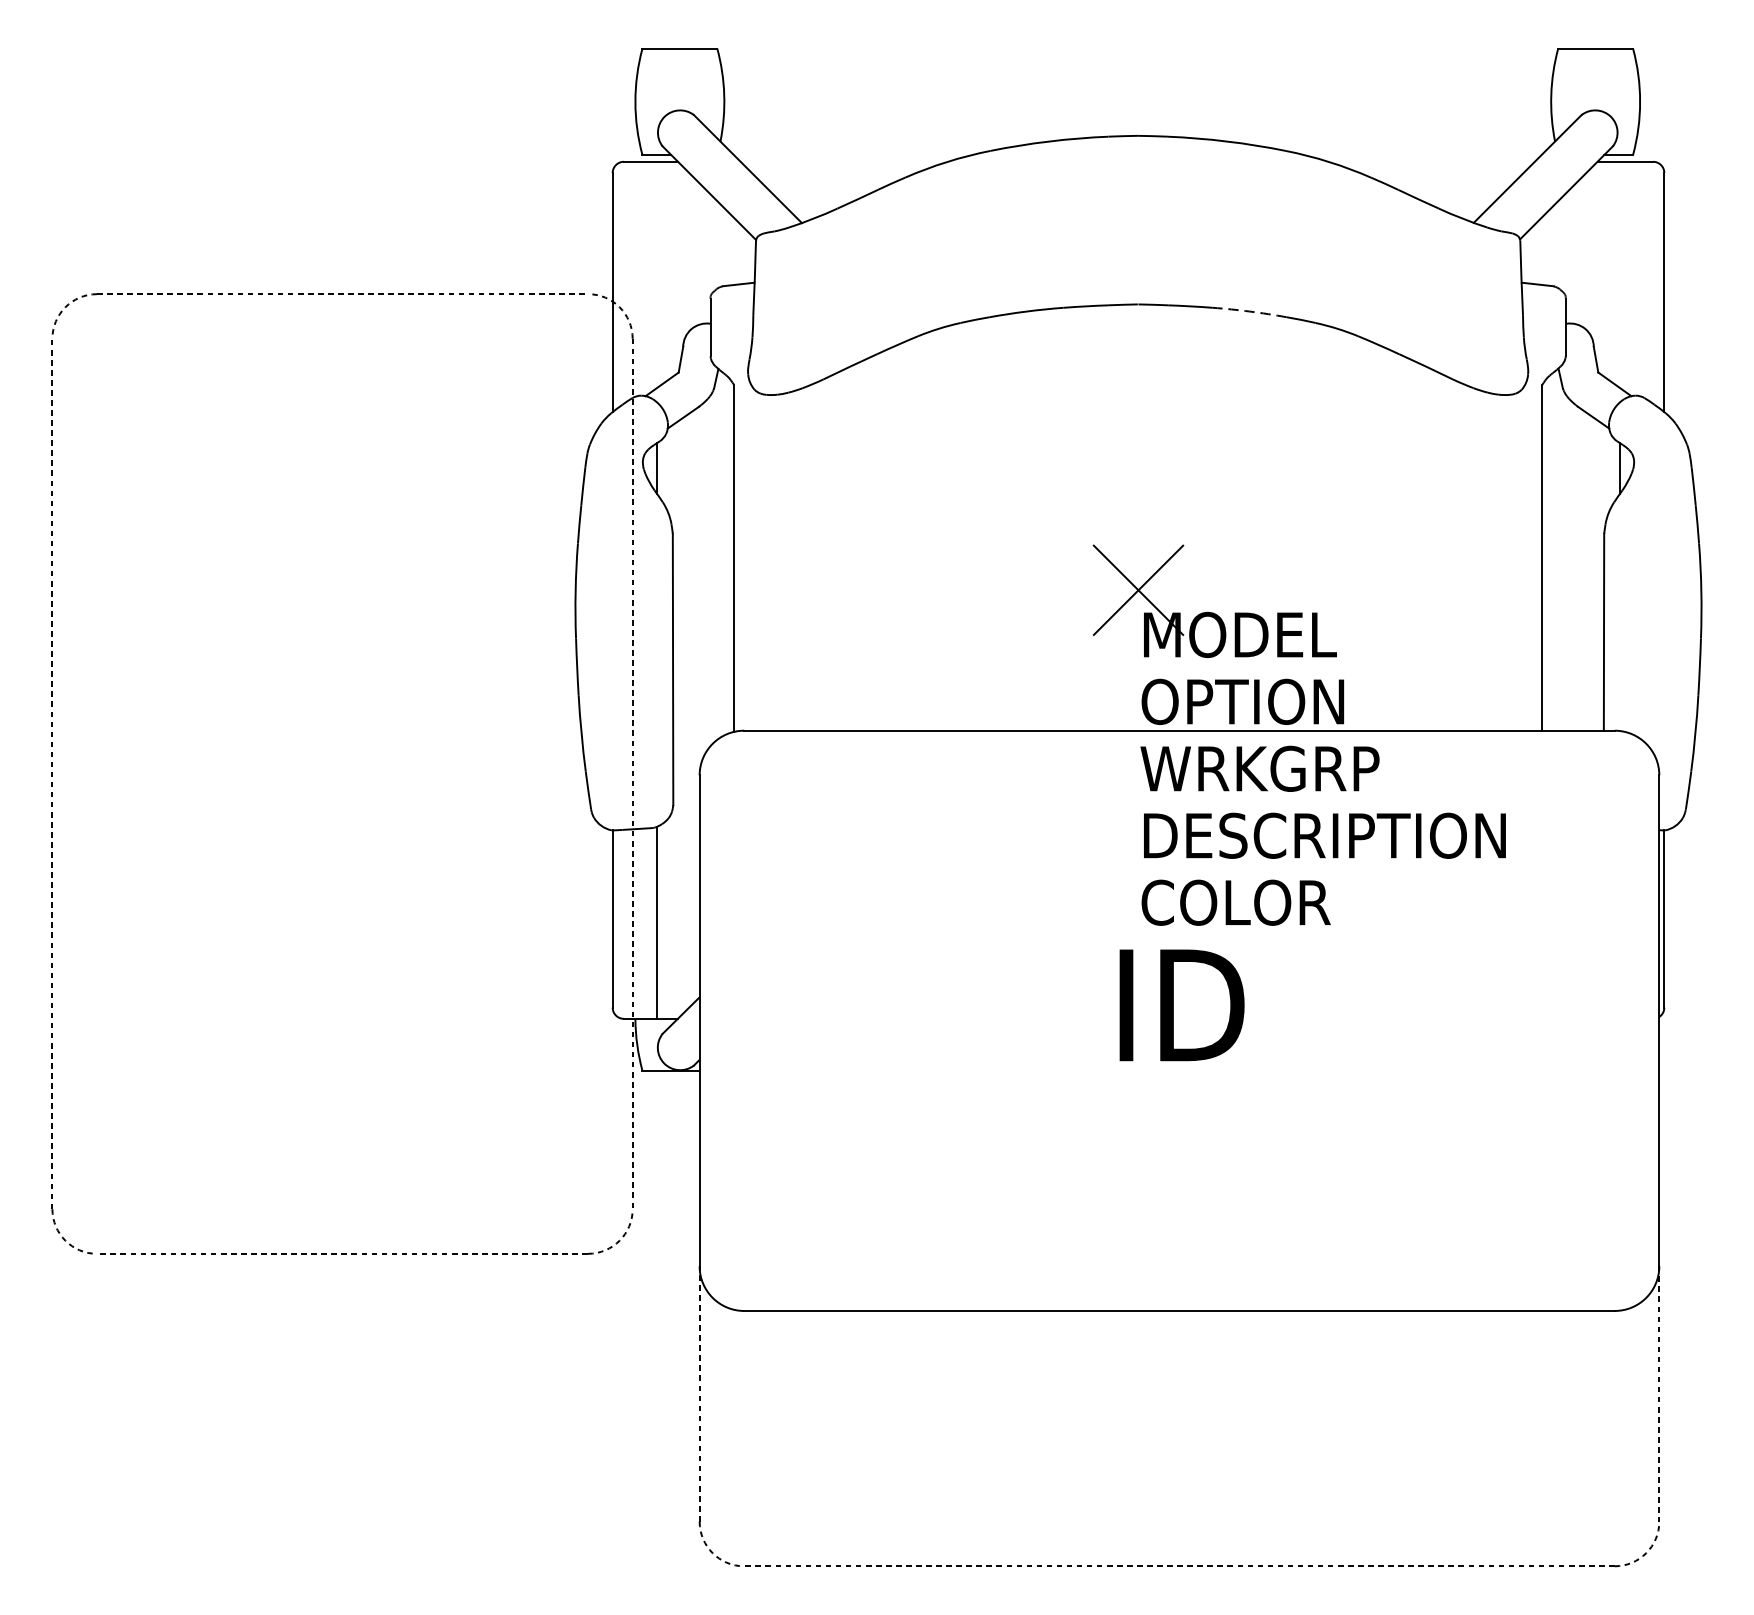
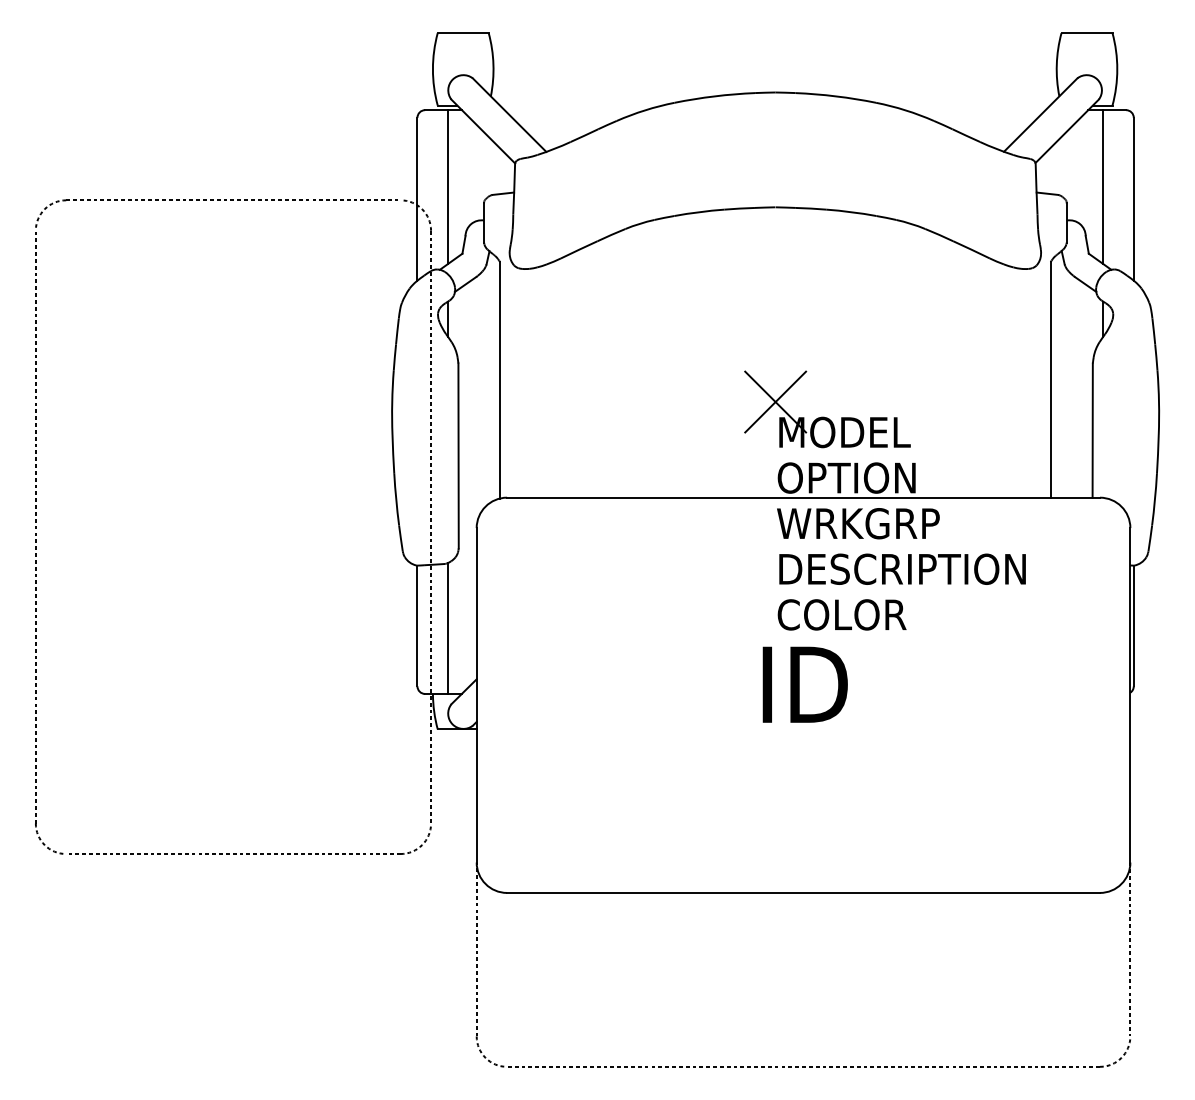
line: (656, 275) -> (447, 187), added
line: (1619, 275) -> (1103, 187), added
arc: (1249, 312) -> (851, 212), dashed -> solid

